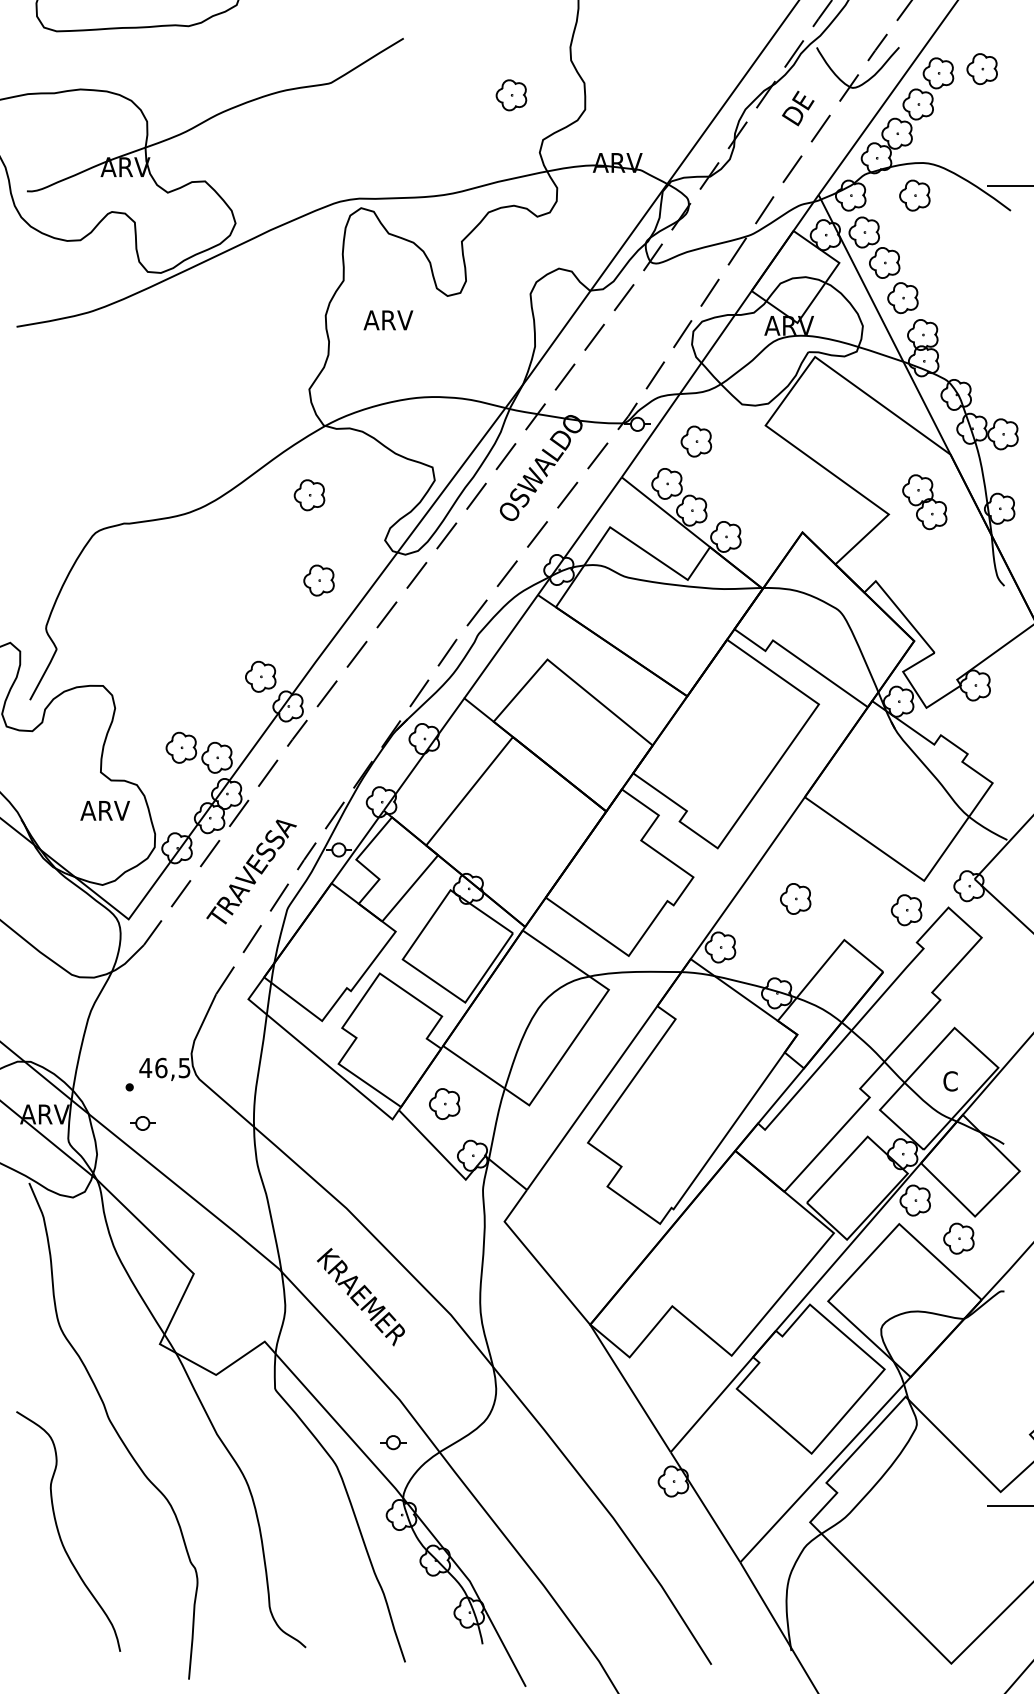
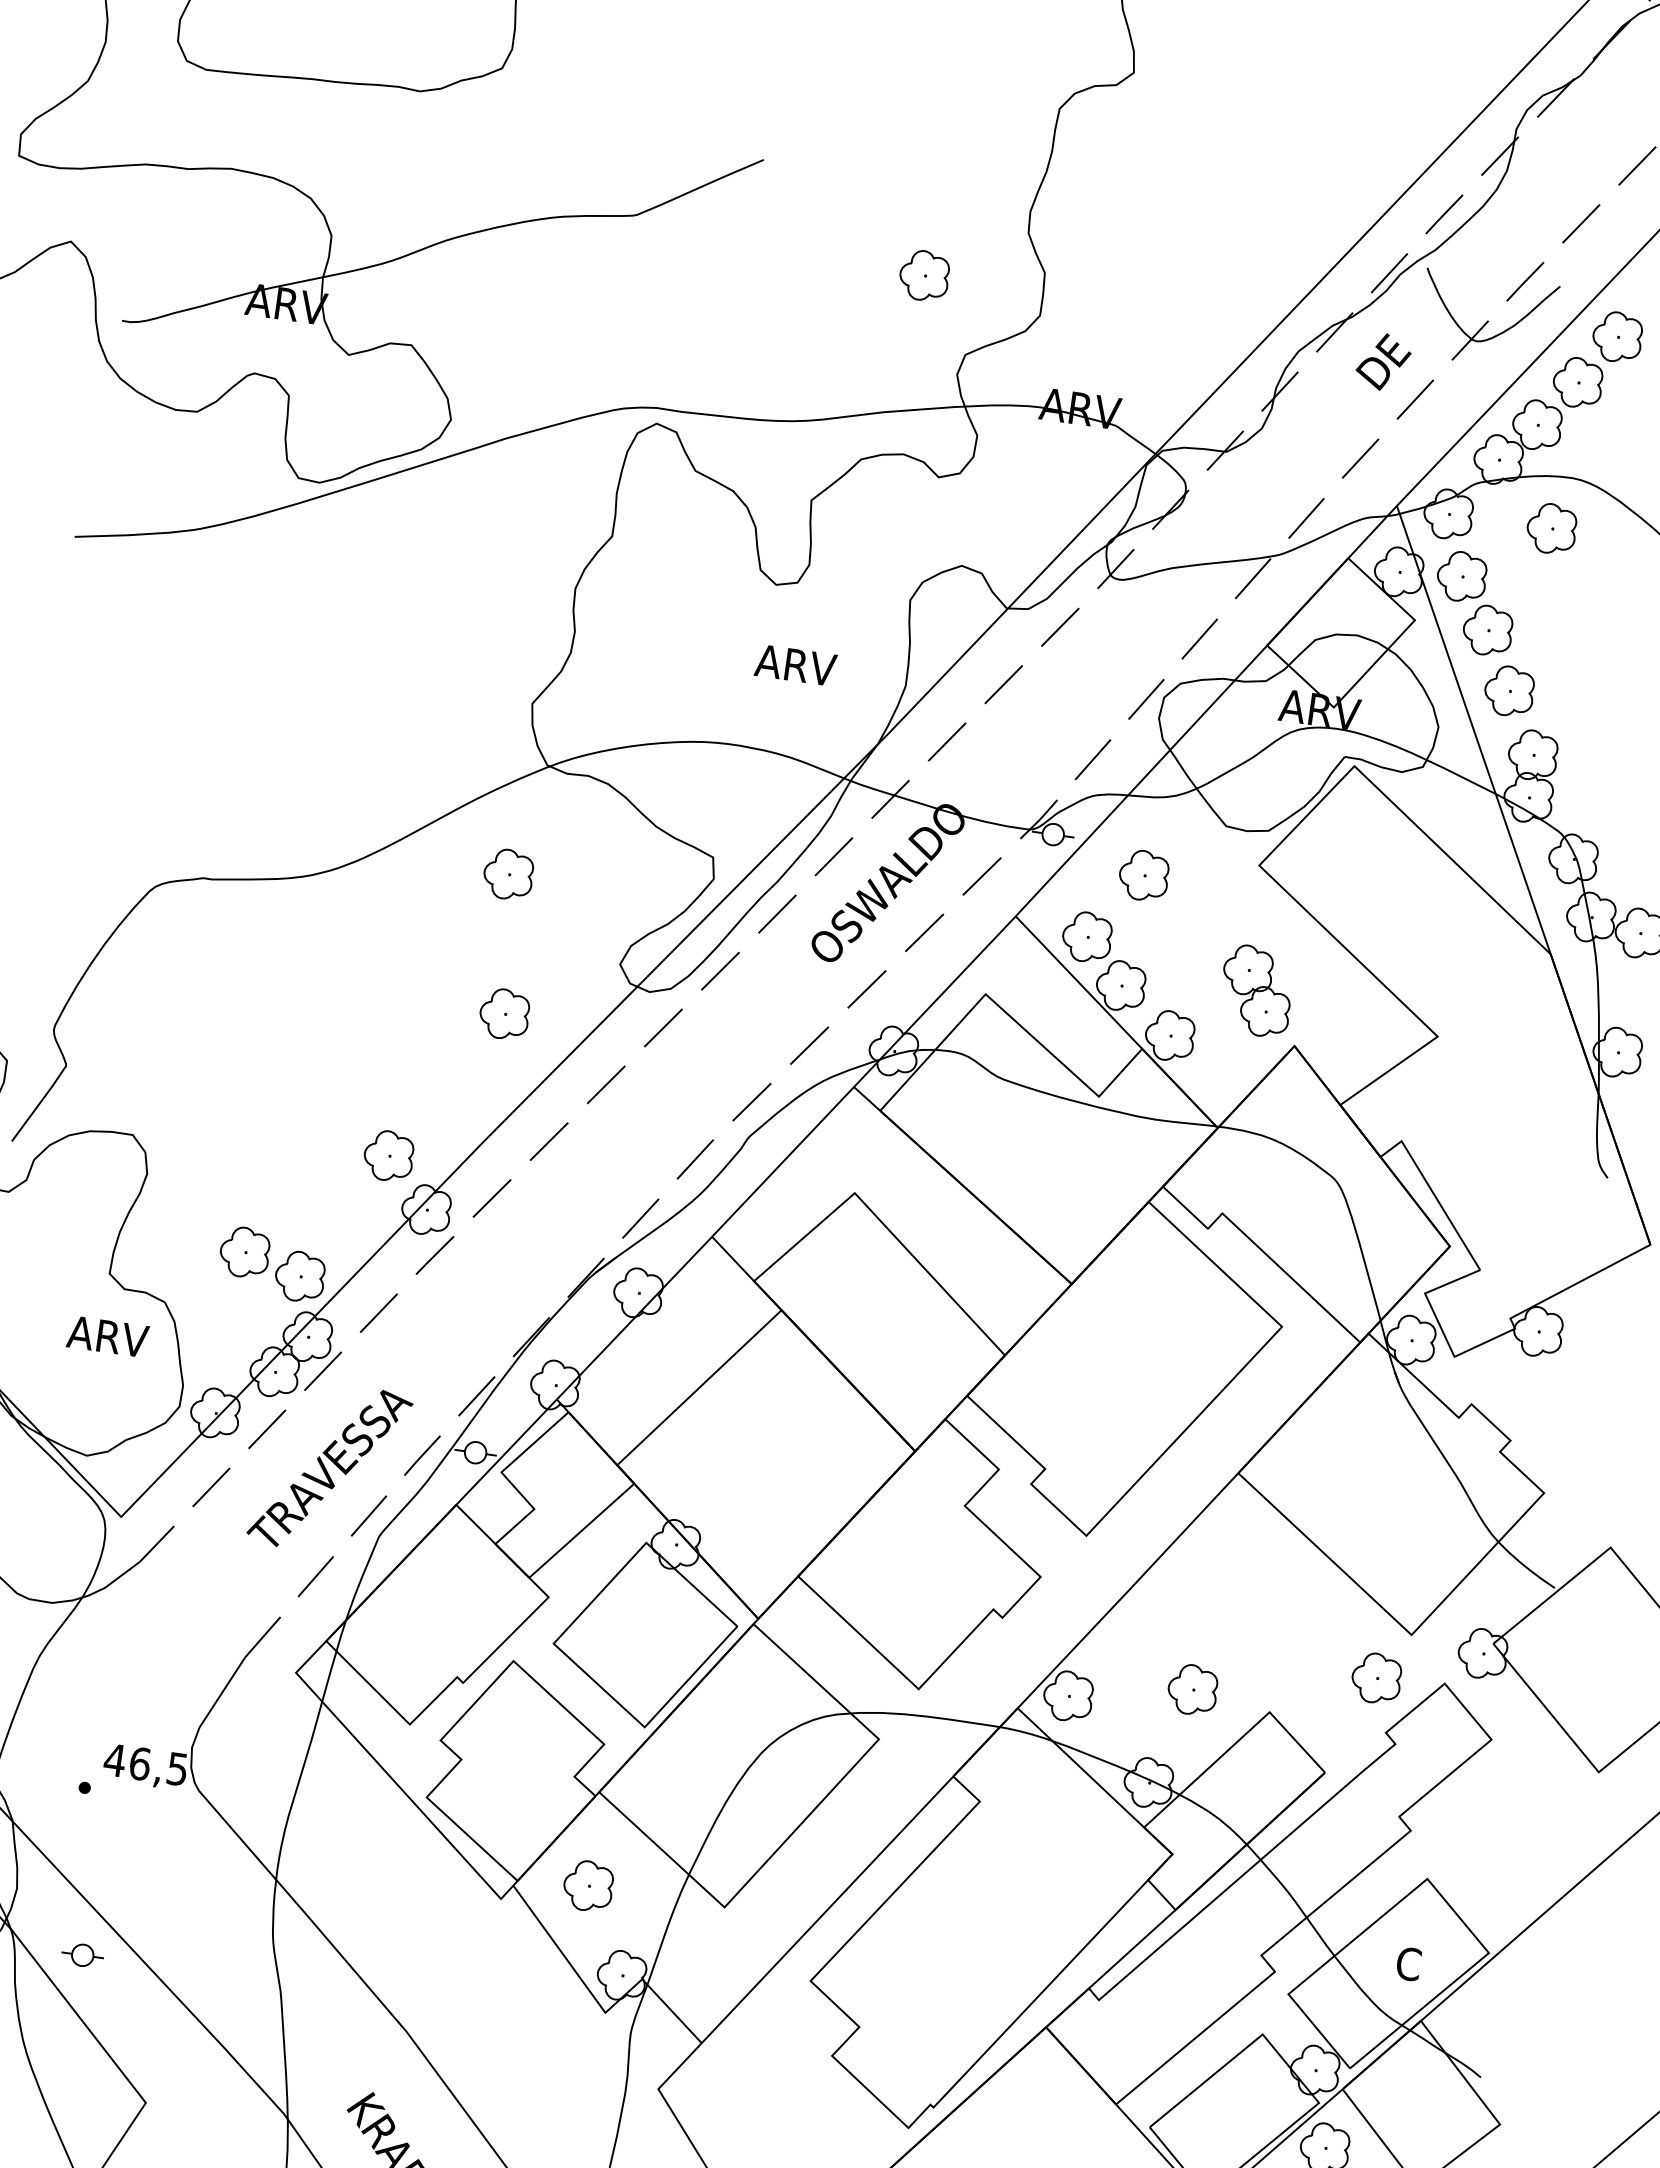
text: (388, 320) -> (795, 665), moved
part: (924, 502) -> (1256, 991), moved
part: (795, 898) -> (1192, 1689), moved
part: (142, 1123) -> (82, 1955), moved

